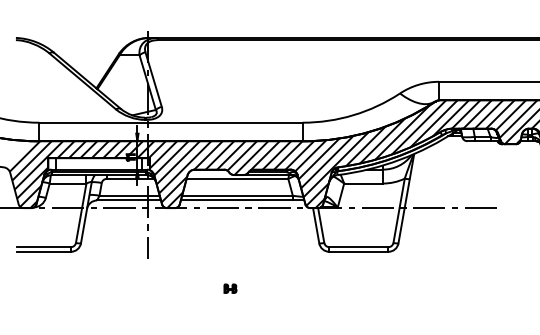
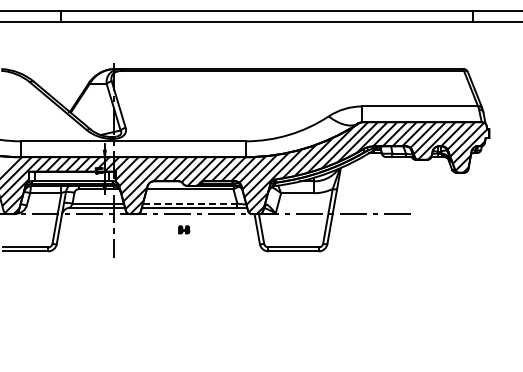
line: (237, 195) -> (190, 203), solid -> dashed
part: (230, 288) -> (184, 229), moved

